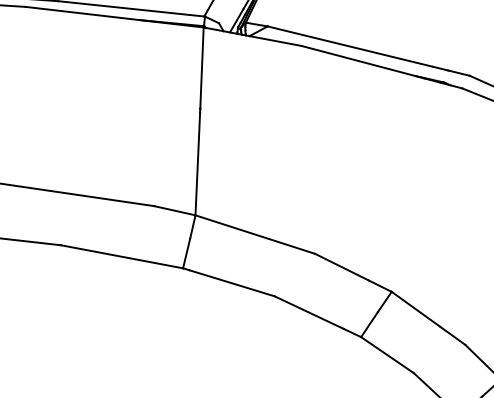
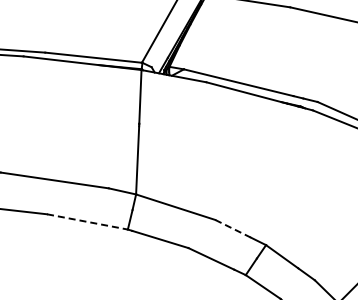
line: (122, 257) -> (87, 222), solid -> dashed
line: (342, 266) -> (233, 228), solid -> dashed

